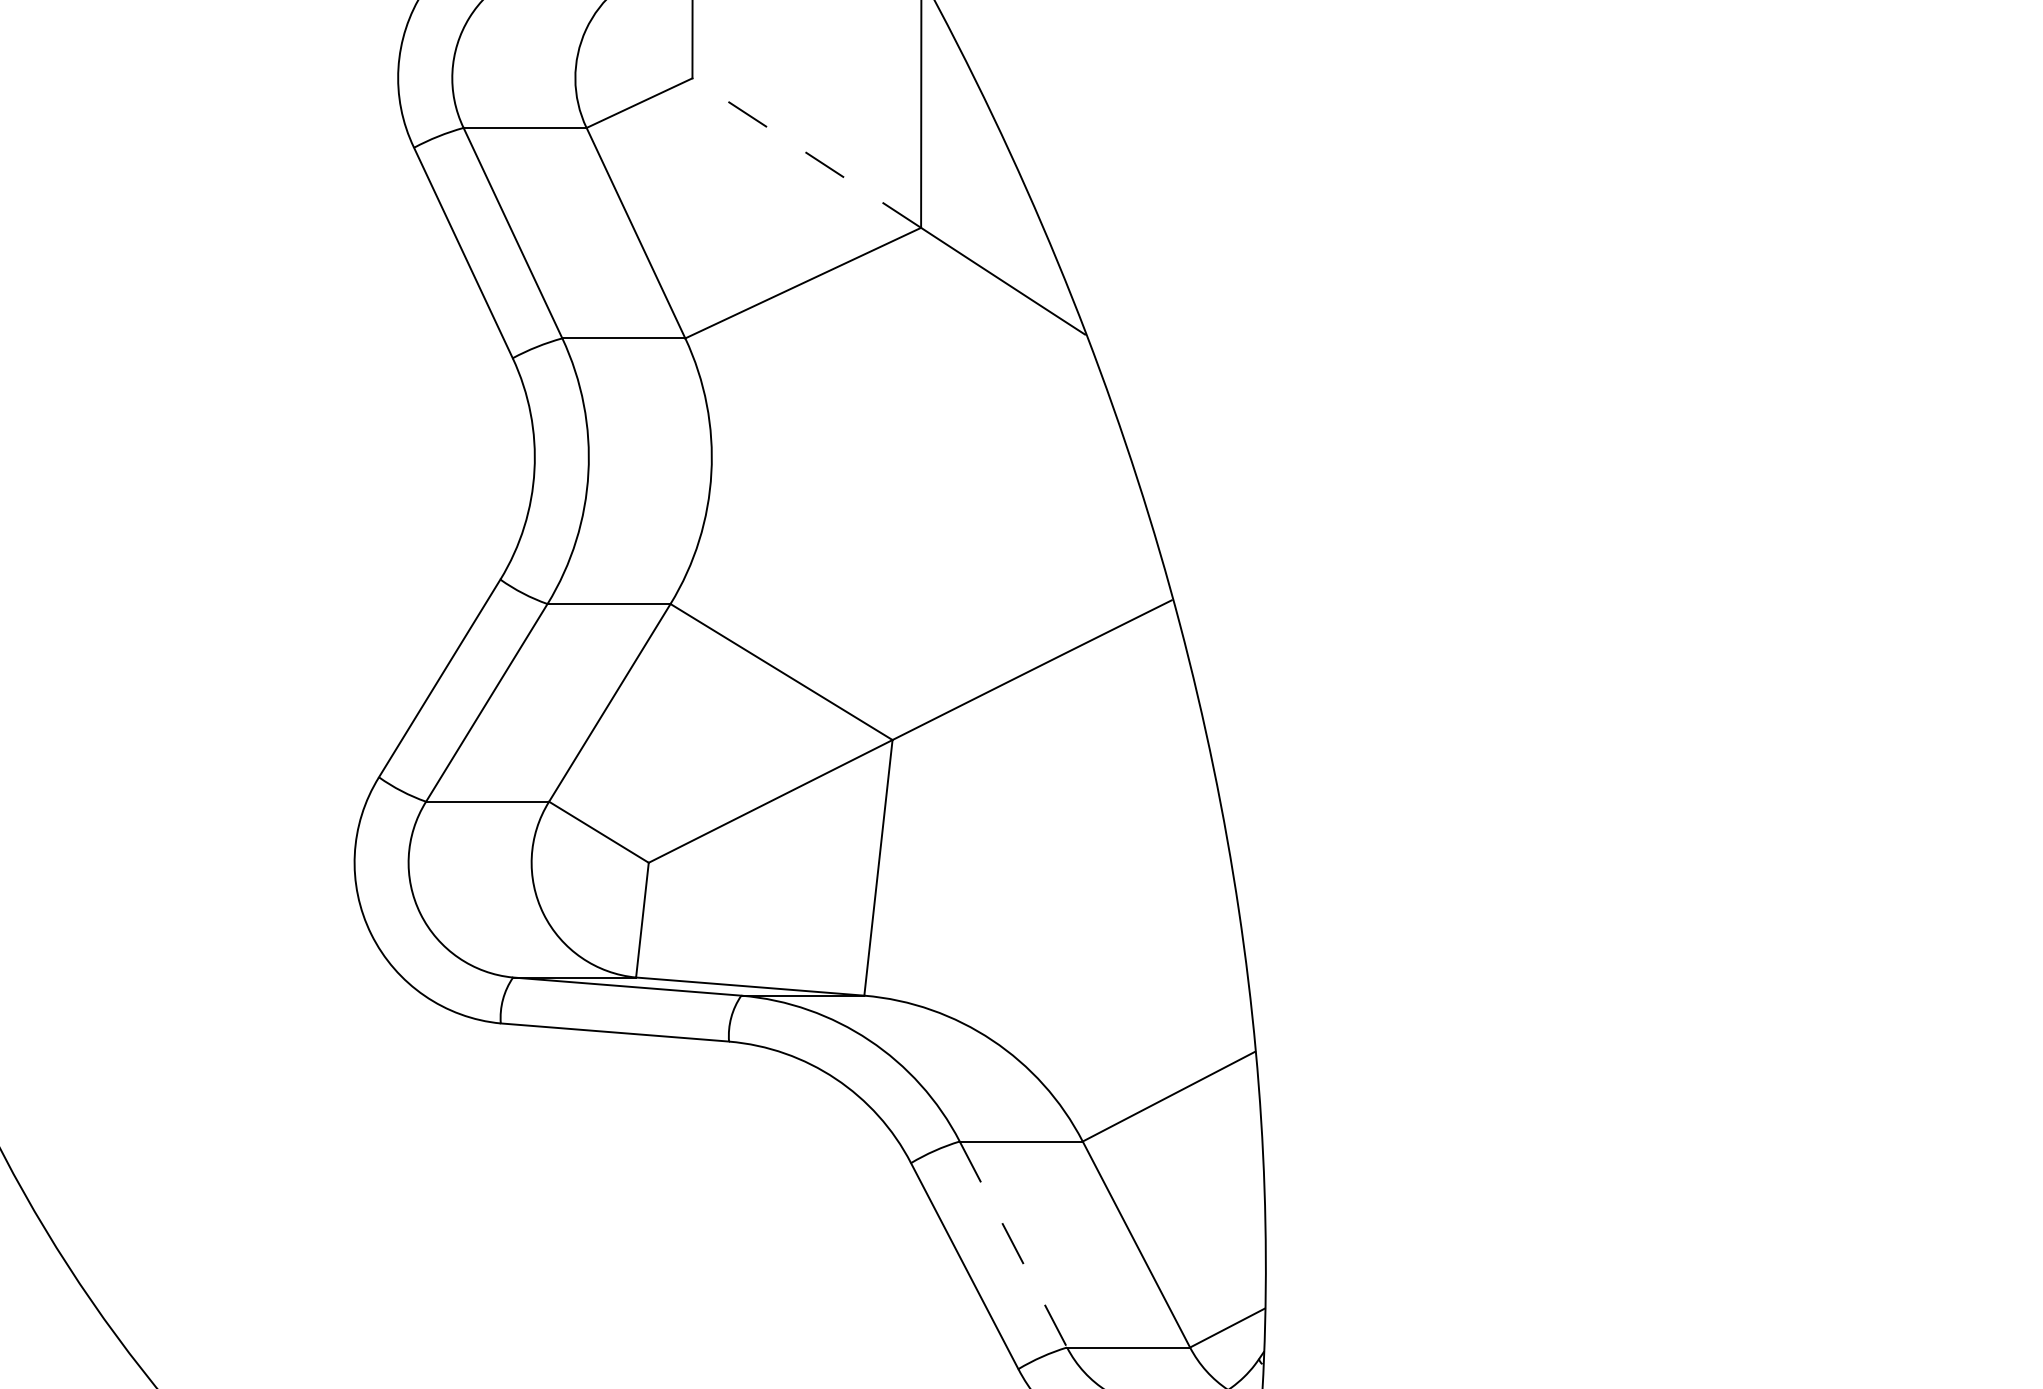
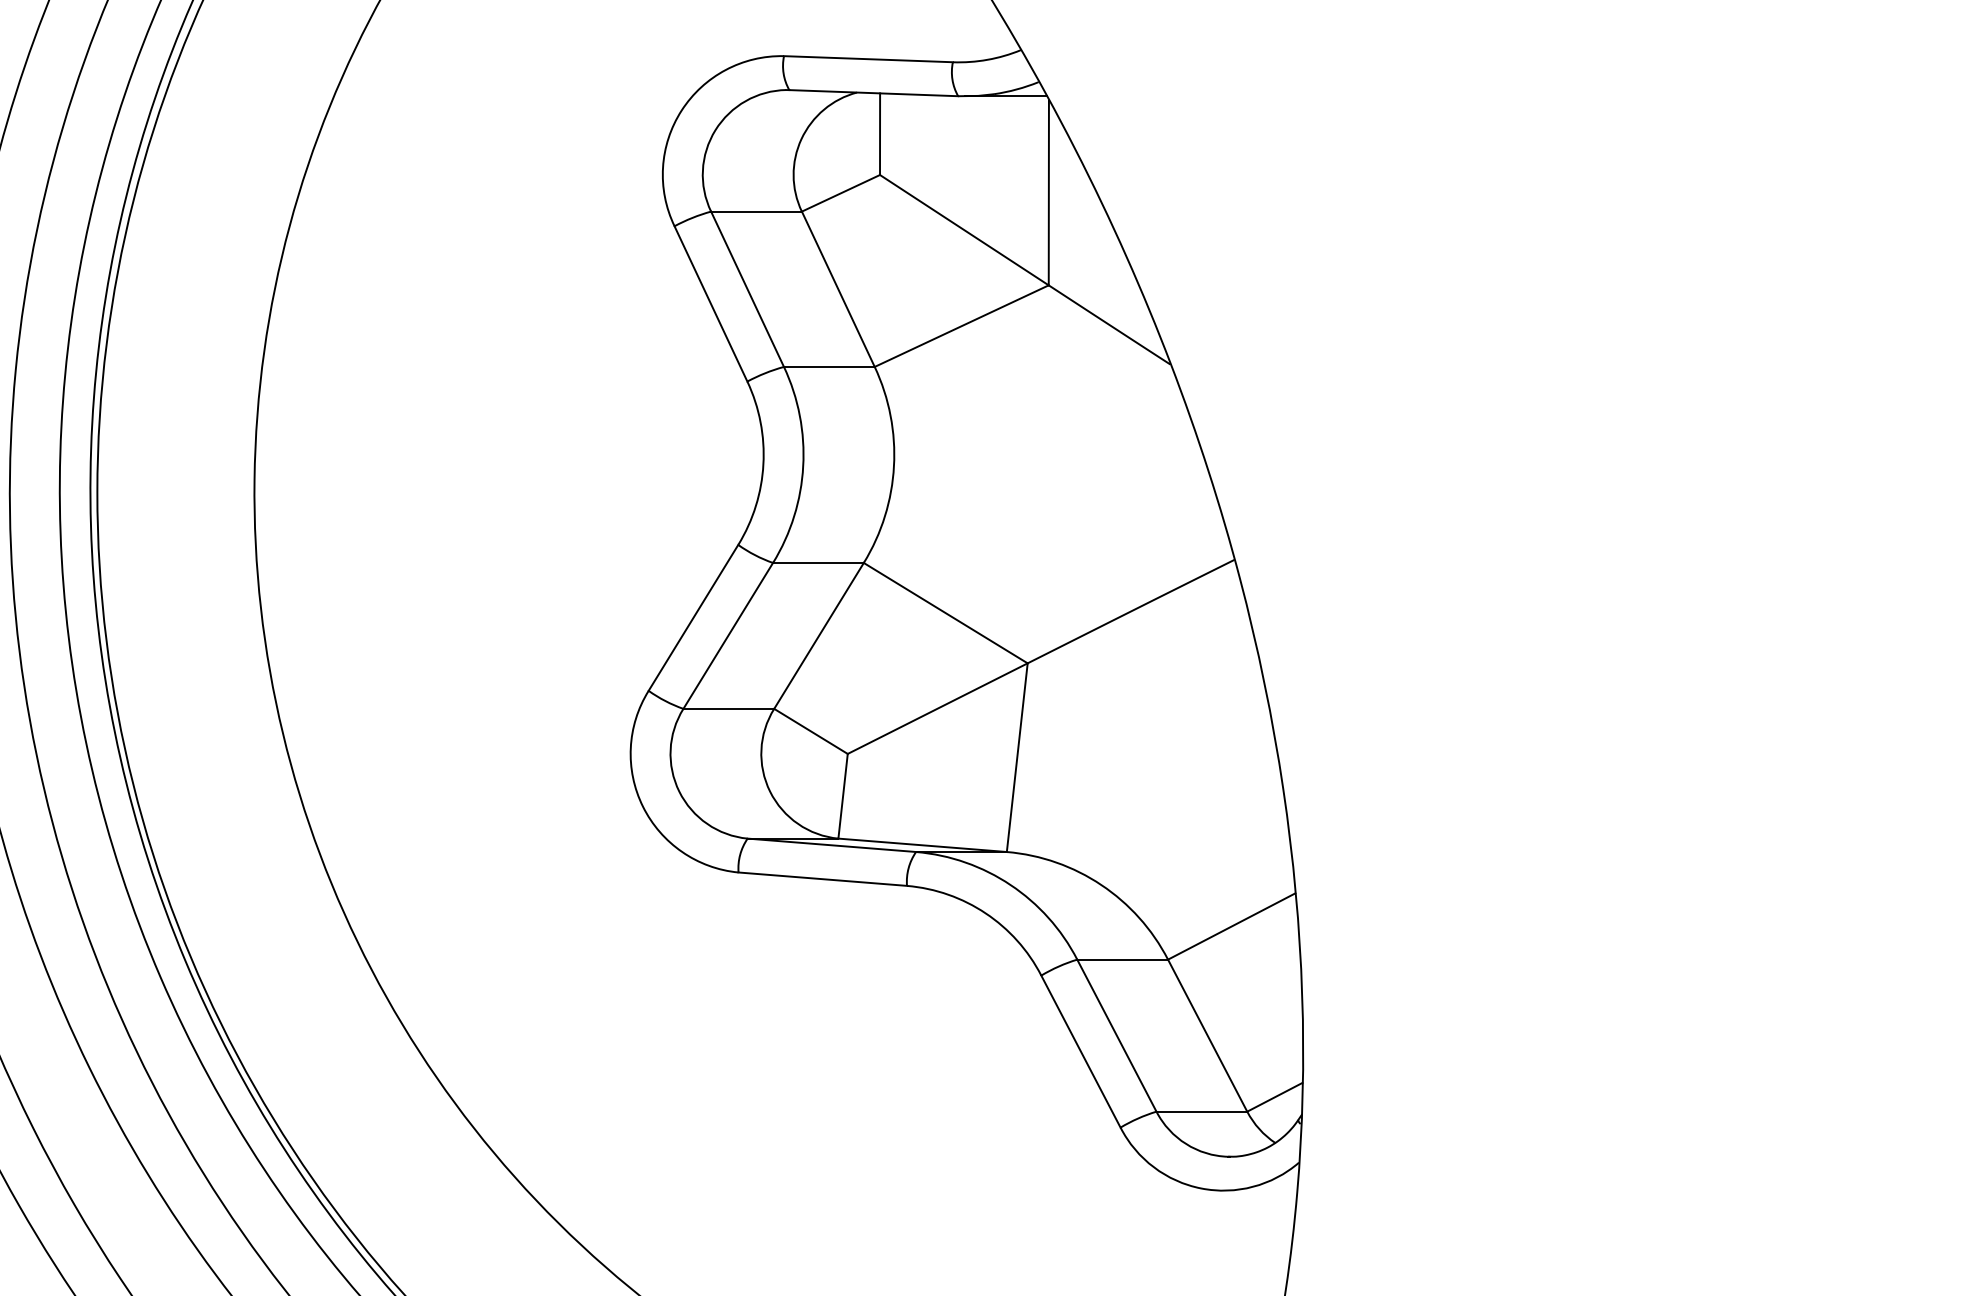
line: (806, 153) -> (964, 230), dashed -> solid
line: (1012, 1244) -> (1116, 1035), dashed -> solid

